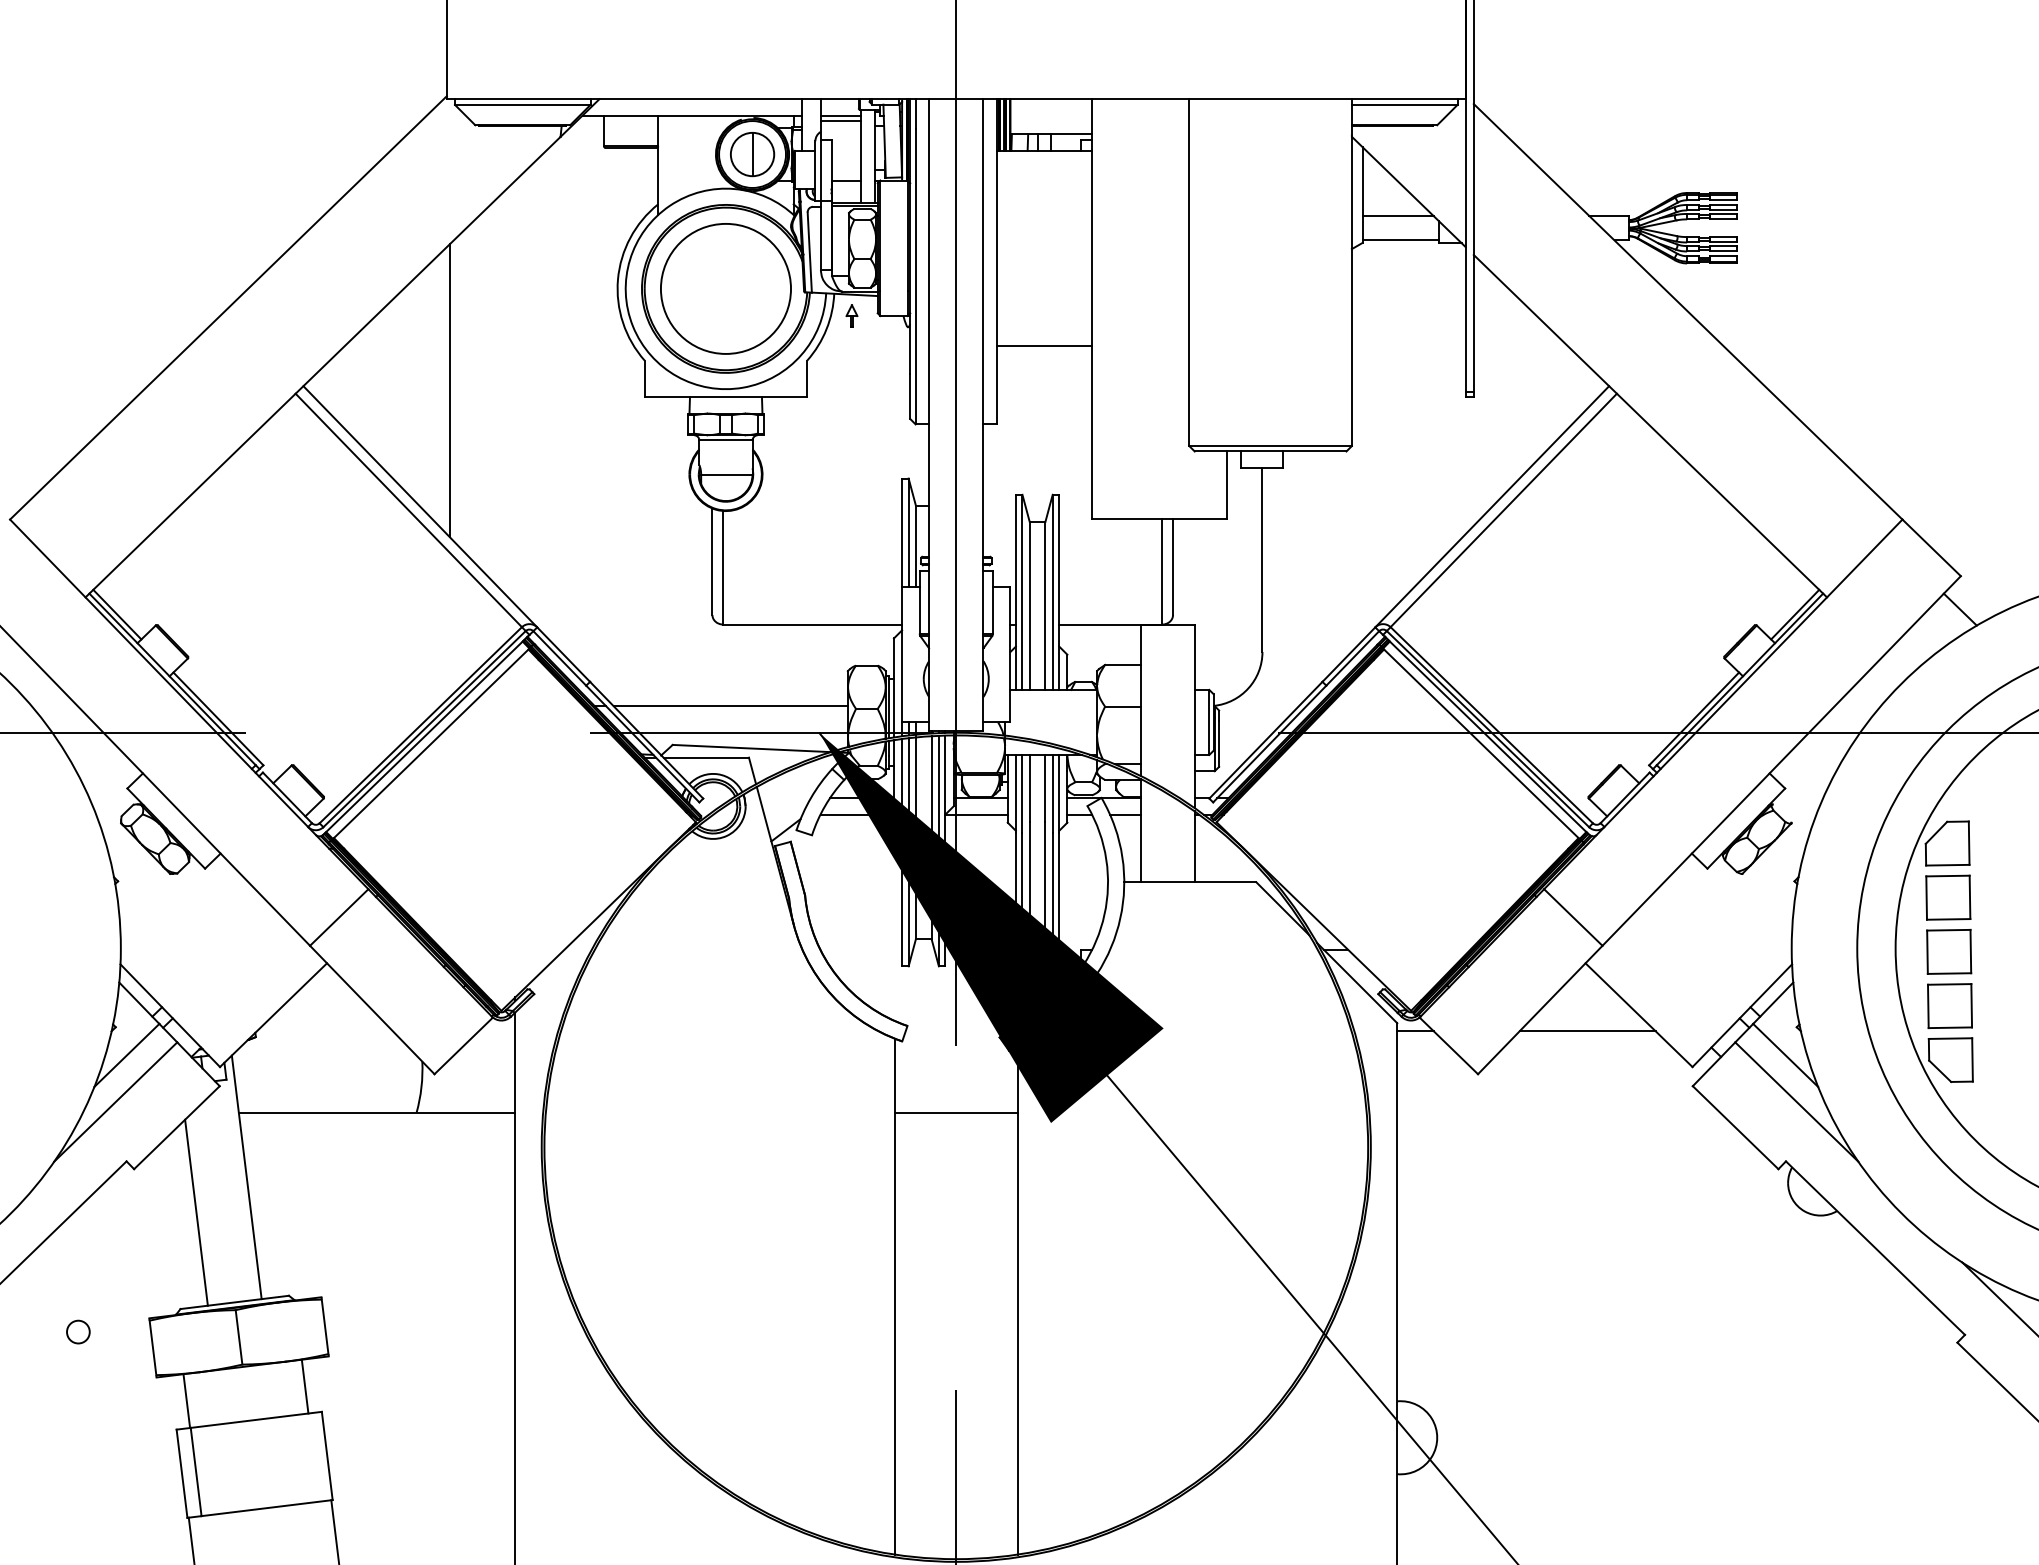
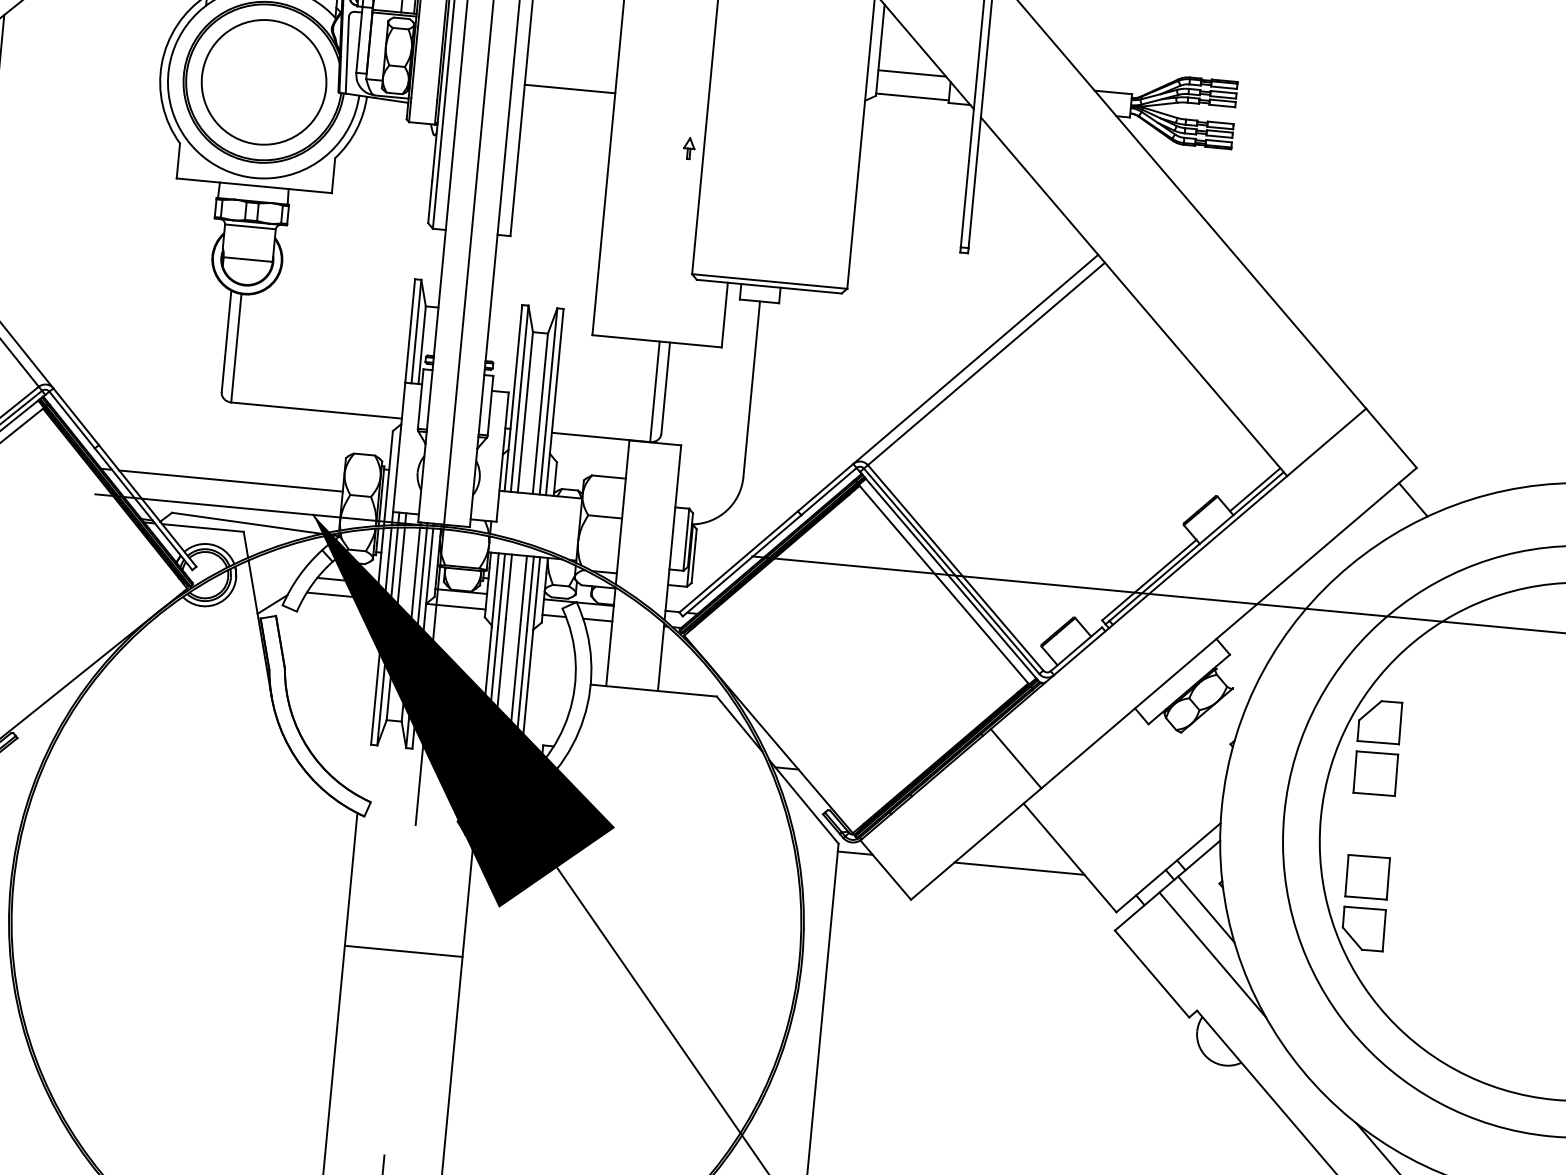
part: (851, 315) -> (688, 148), moved
line: (1043, 345) -> (569, 88), moved
part: (1949, 951) -> (1372, 825), removed
line: (955, 1112) -> (402, 951), moved

